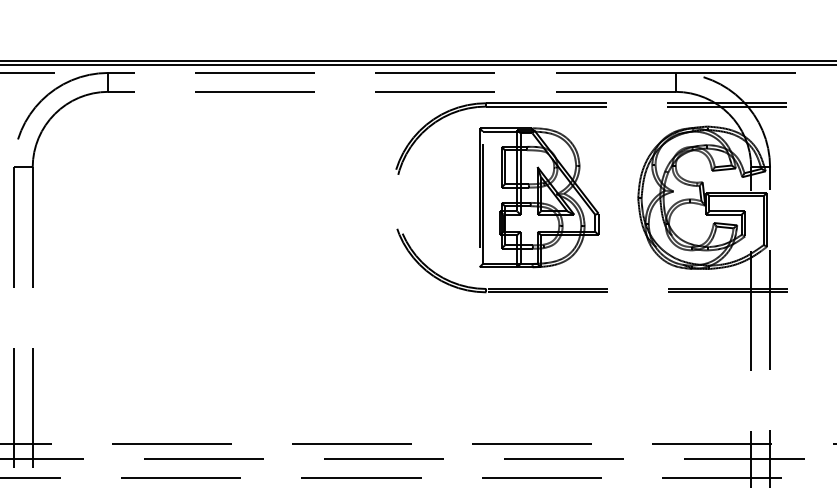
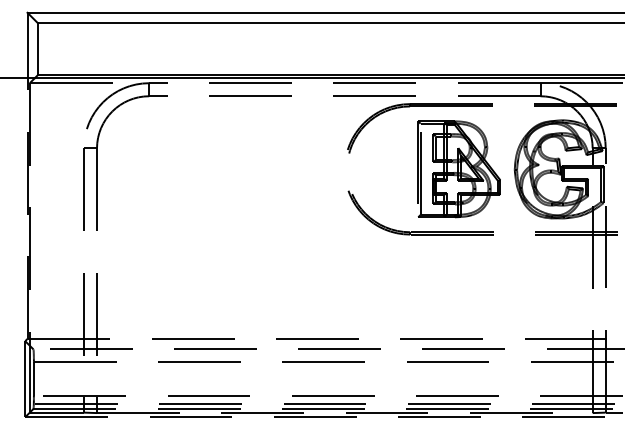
part: (537, 198) -> (458, 169), moved

